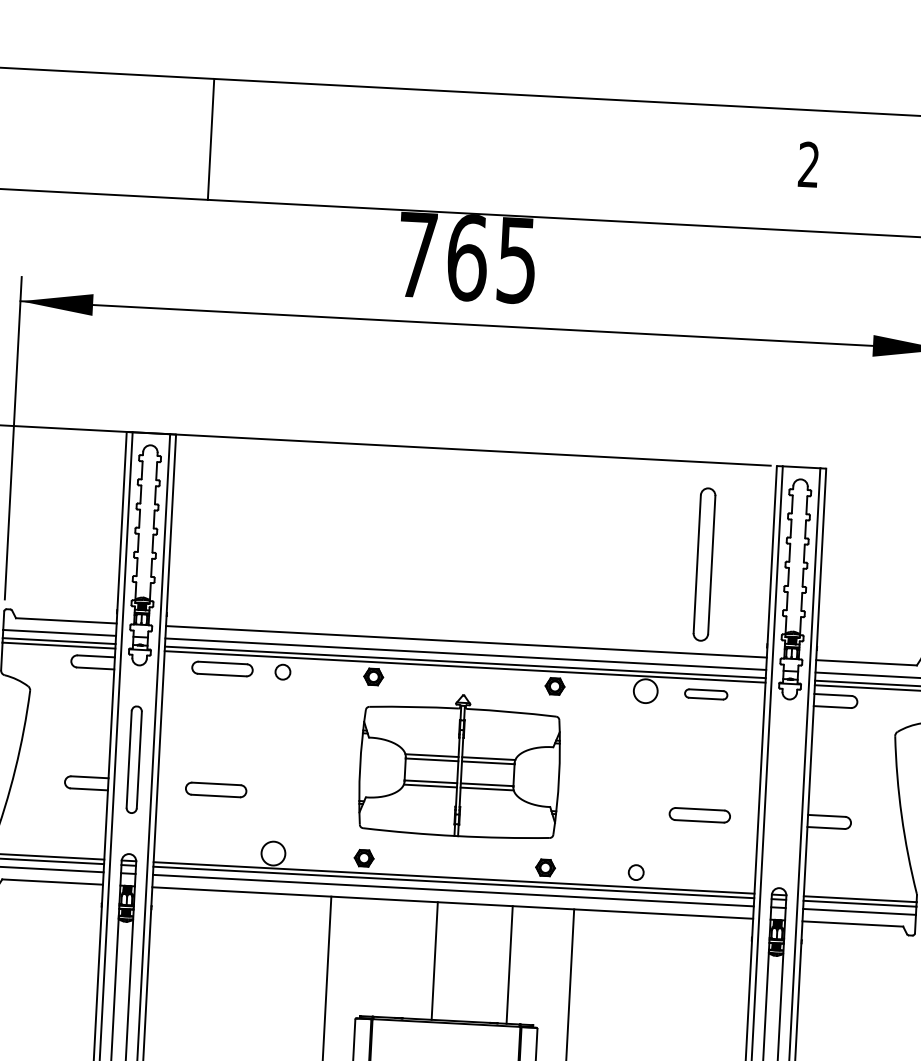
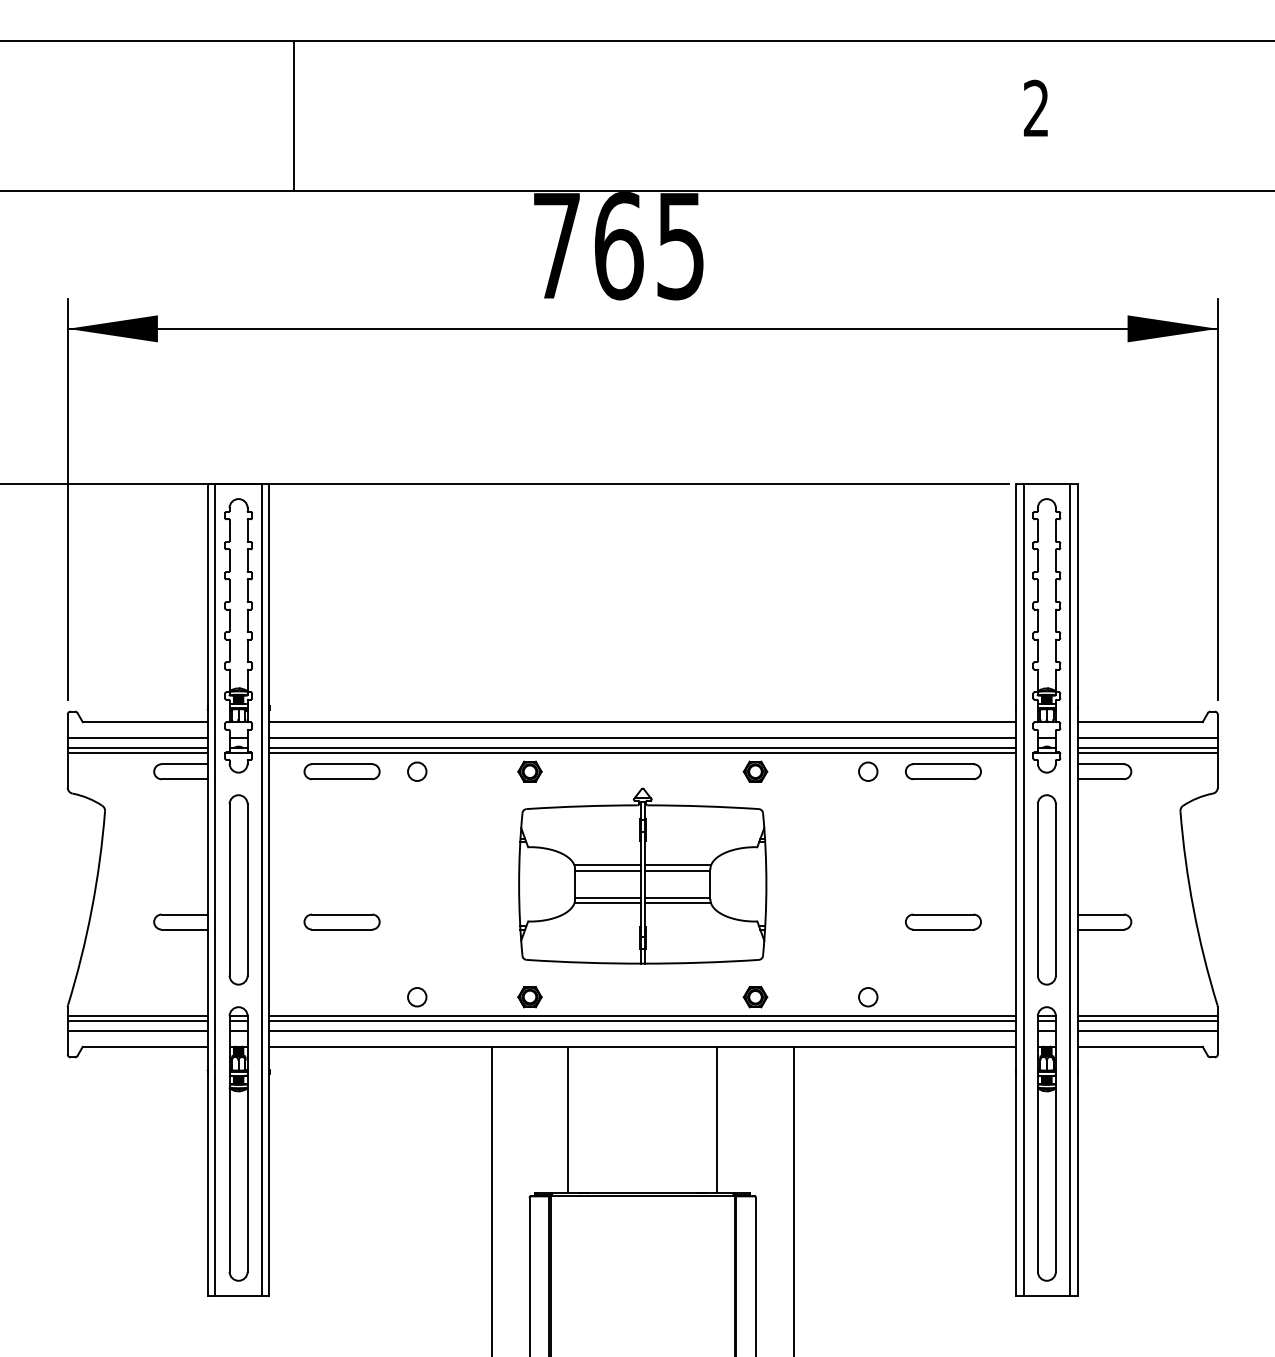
part: (704, 564) -> (1046, 889), moved
circle: (645, 691) -> (868, 771), size x0.62
part: (706, 694) -> (943, 771), size x1.43
part: (134, 759) -> (238, 889), size x1.43
circle: (273, 853) -> (417, 997), size x0.62
line: (435, 960) -> (568, 1119), moved

